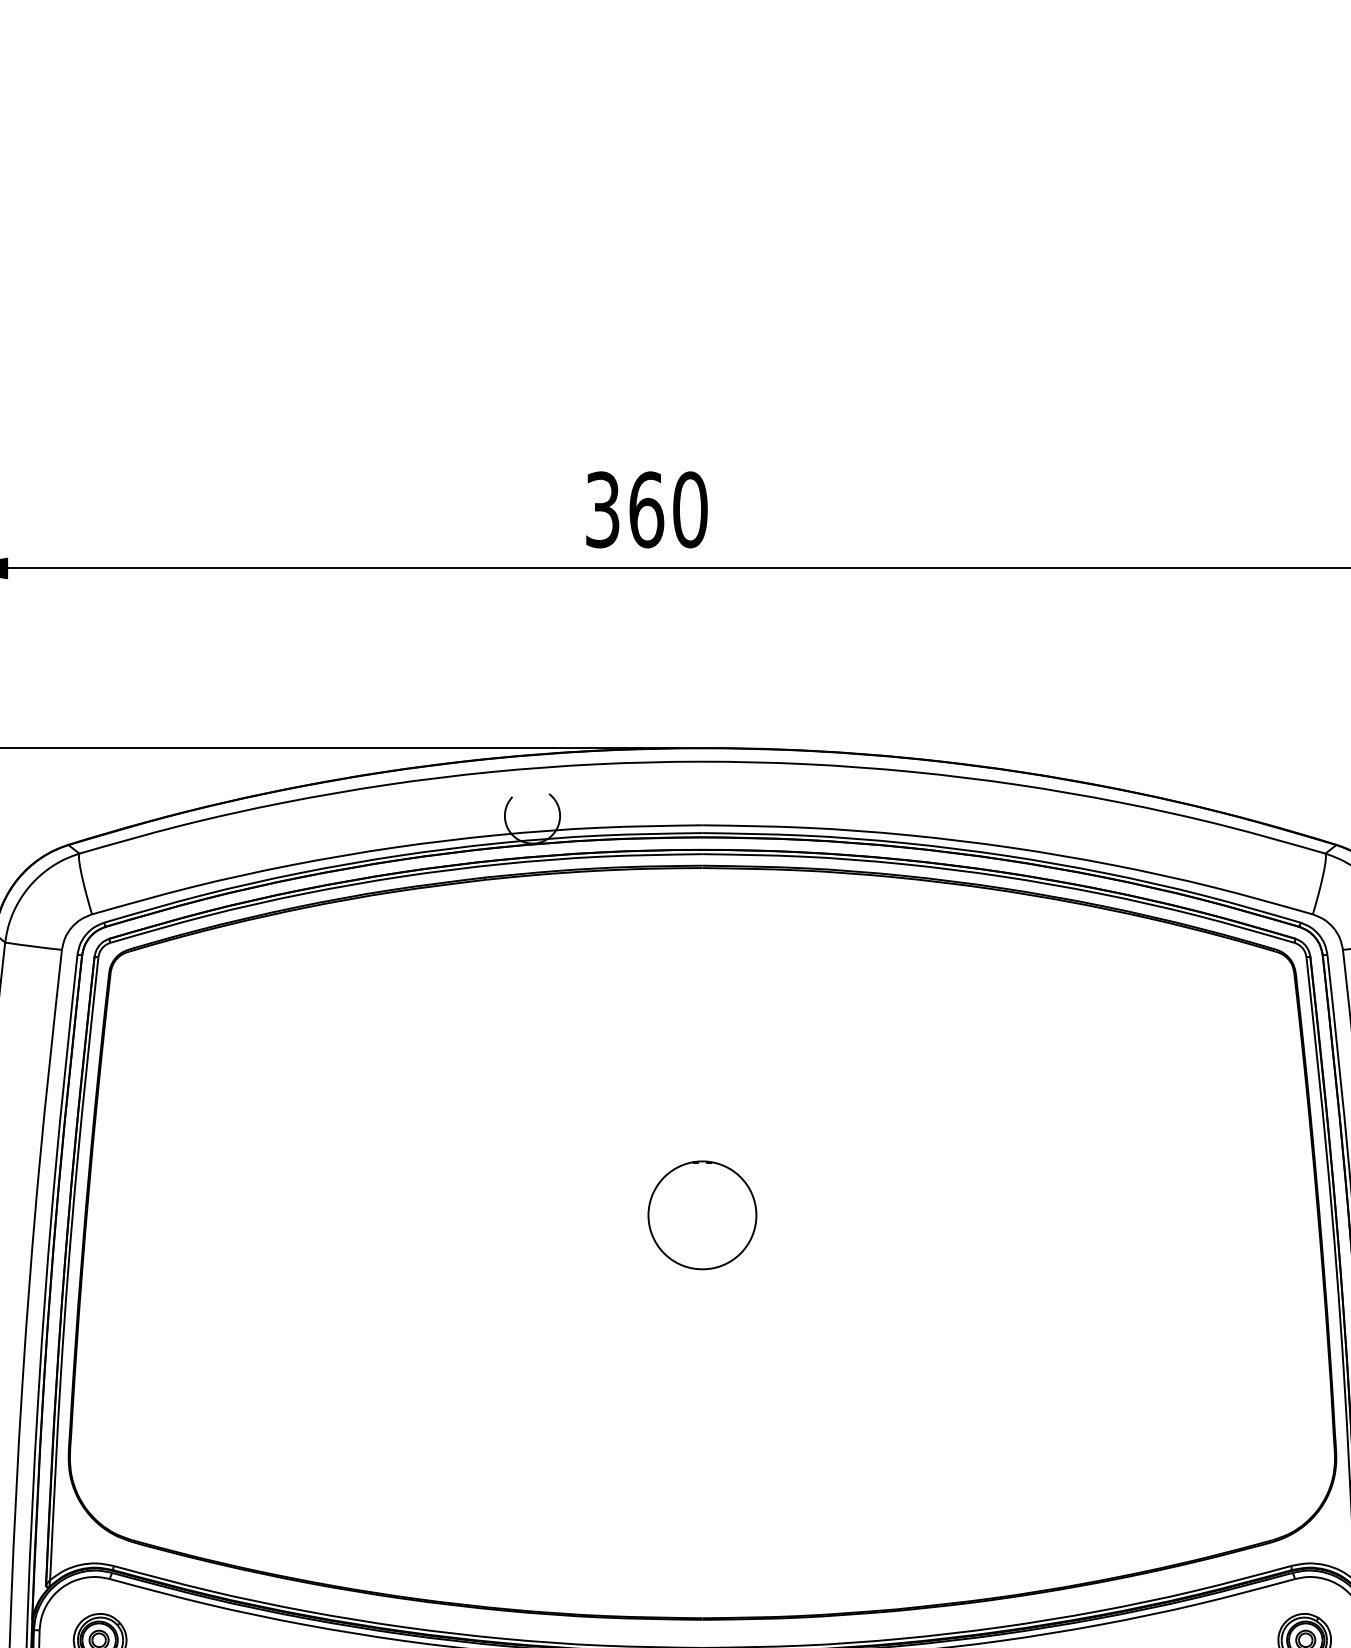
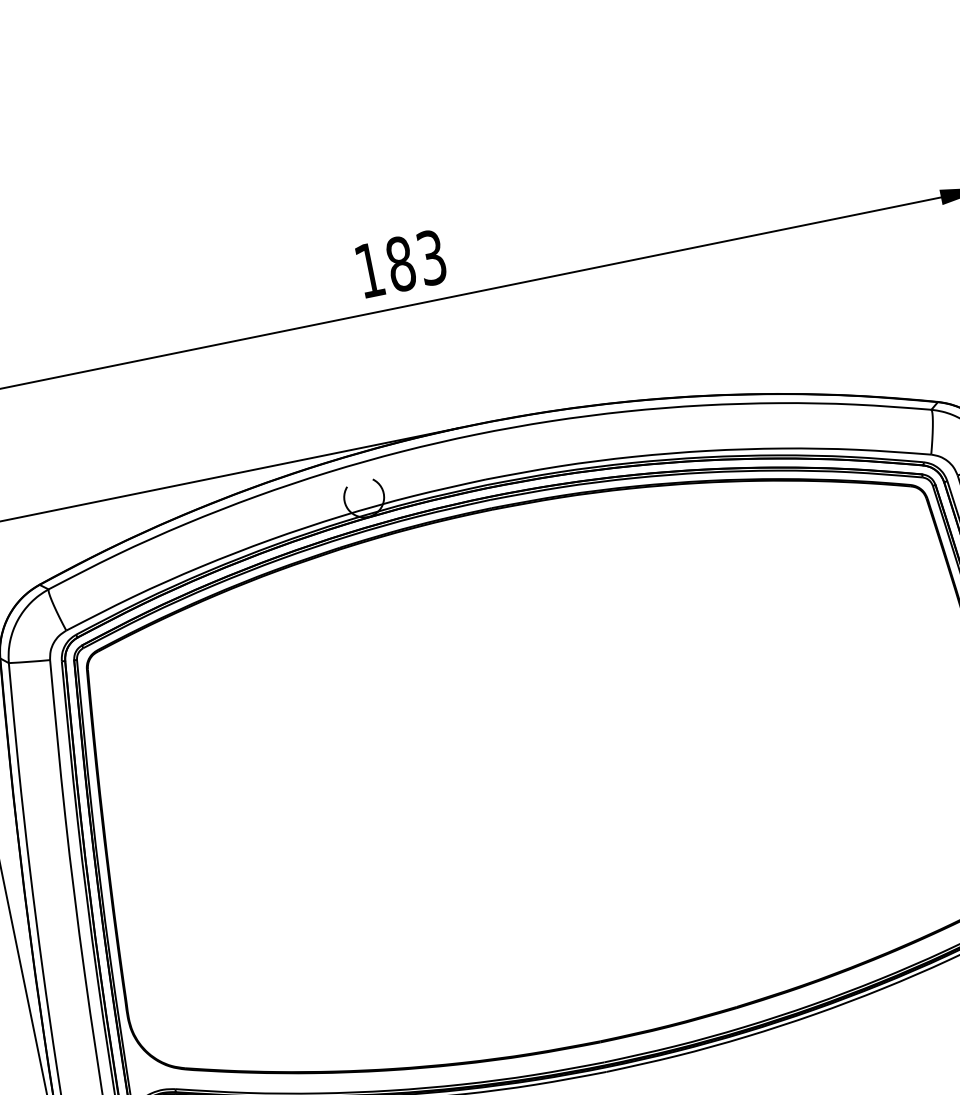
text: (646, 509) -> (400, 263), 360 -> 183
part: (702, 1215) -> (542, 755), removed

